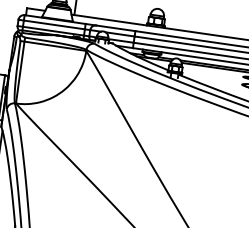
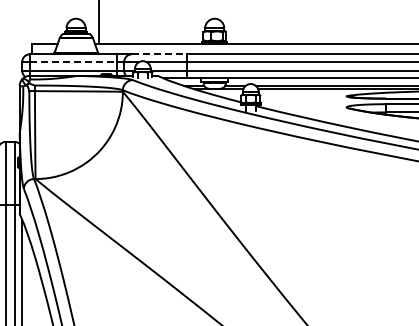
line: (54, 24) -> (73, 61), solid -> dashed
line: (115, 28) -> (159, 54), solid -> dashed

